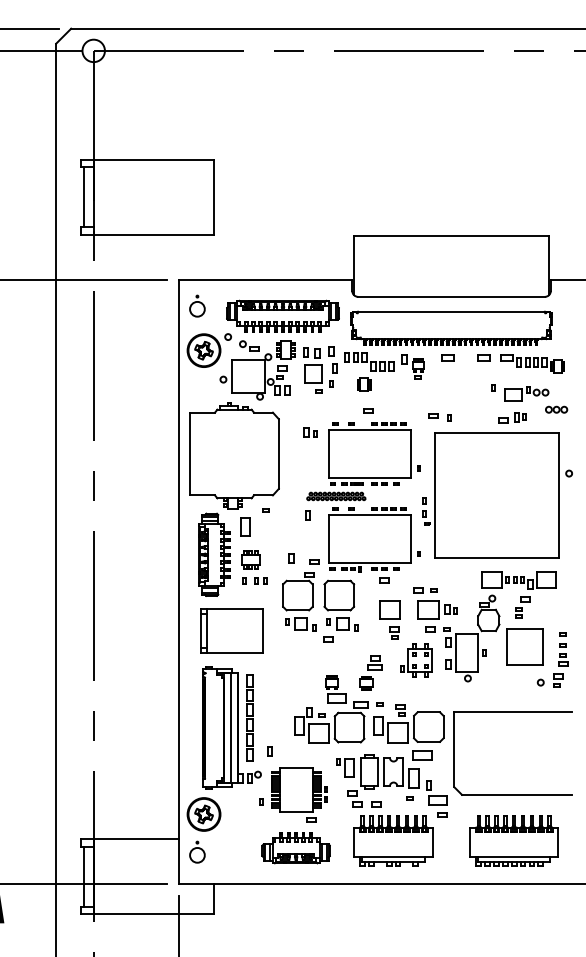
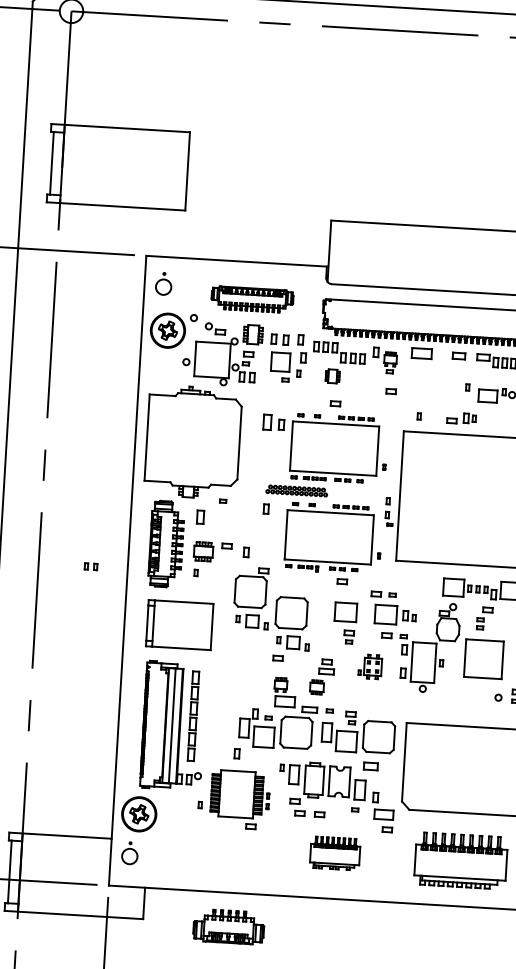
part: (282, 315) -> (251, 298), size x0.7
part: (447, 357) -> (421, 352), size x1.6
part: (433, 415) -> (390, 390), moved
part: (512, 417) -> (461, 418), moved
part: (310, 432) -> (273, 422), size x1.6
part: (245, 526) -> (200, 516), size x0.7
part: (314, 561) -> (226, 545), moved
part: (260, 580) -> (90, 566), moved
part: (340, 610) -> (291, 628), moved
part: (416, 660) -> (370, 666), size x0.7
part: (269, 751) -> (236, 754), moved
part: (422, 755) -> (370, 766), size x0.7
part: (393, 840) -> (335, 853), size x0.6
part: (295, 848) -> (228, 927), moved

